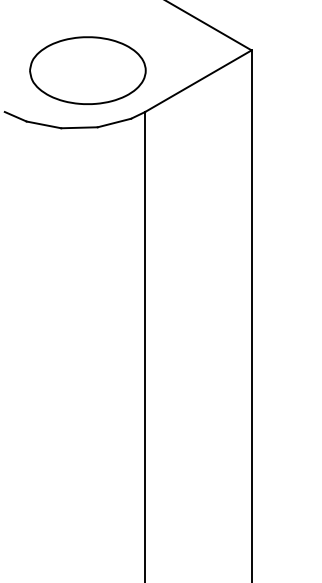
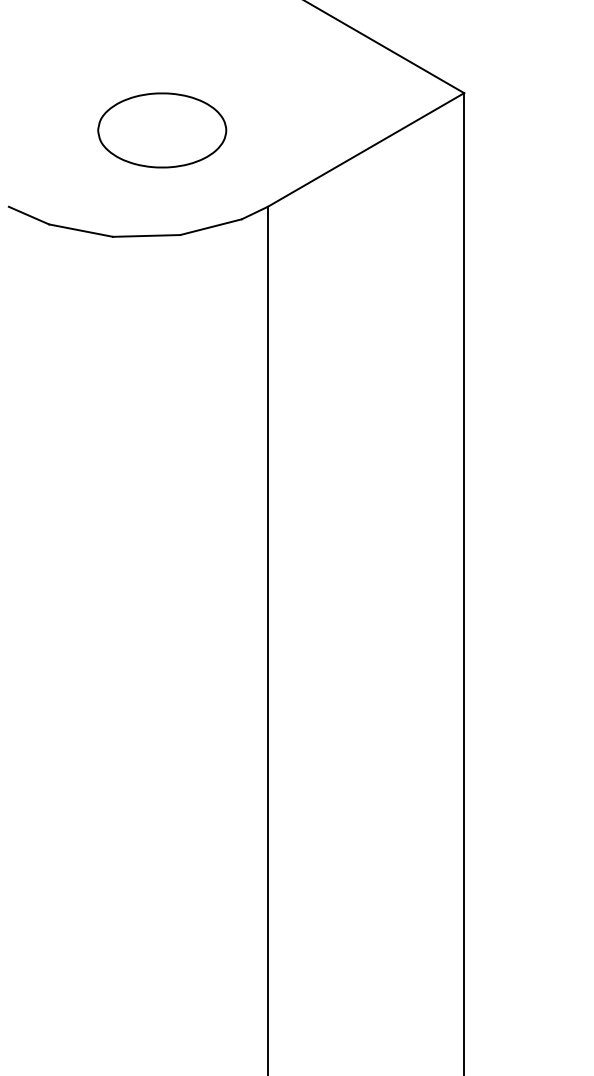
part: (87, 70) -> (161, 130), size x0.6

